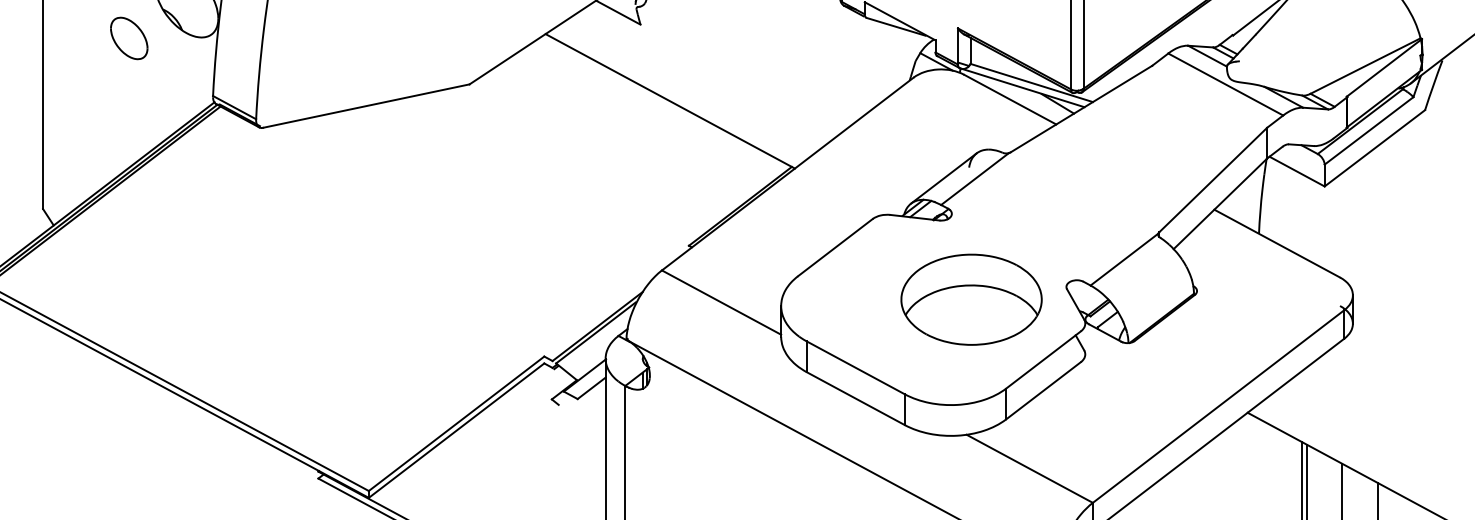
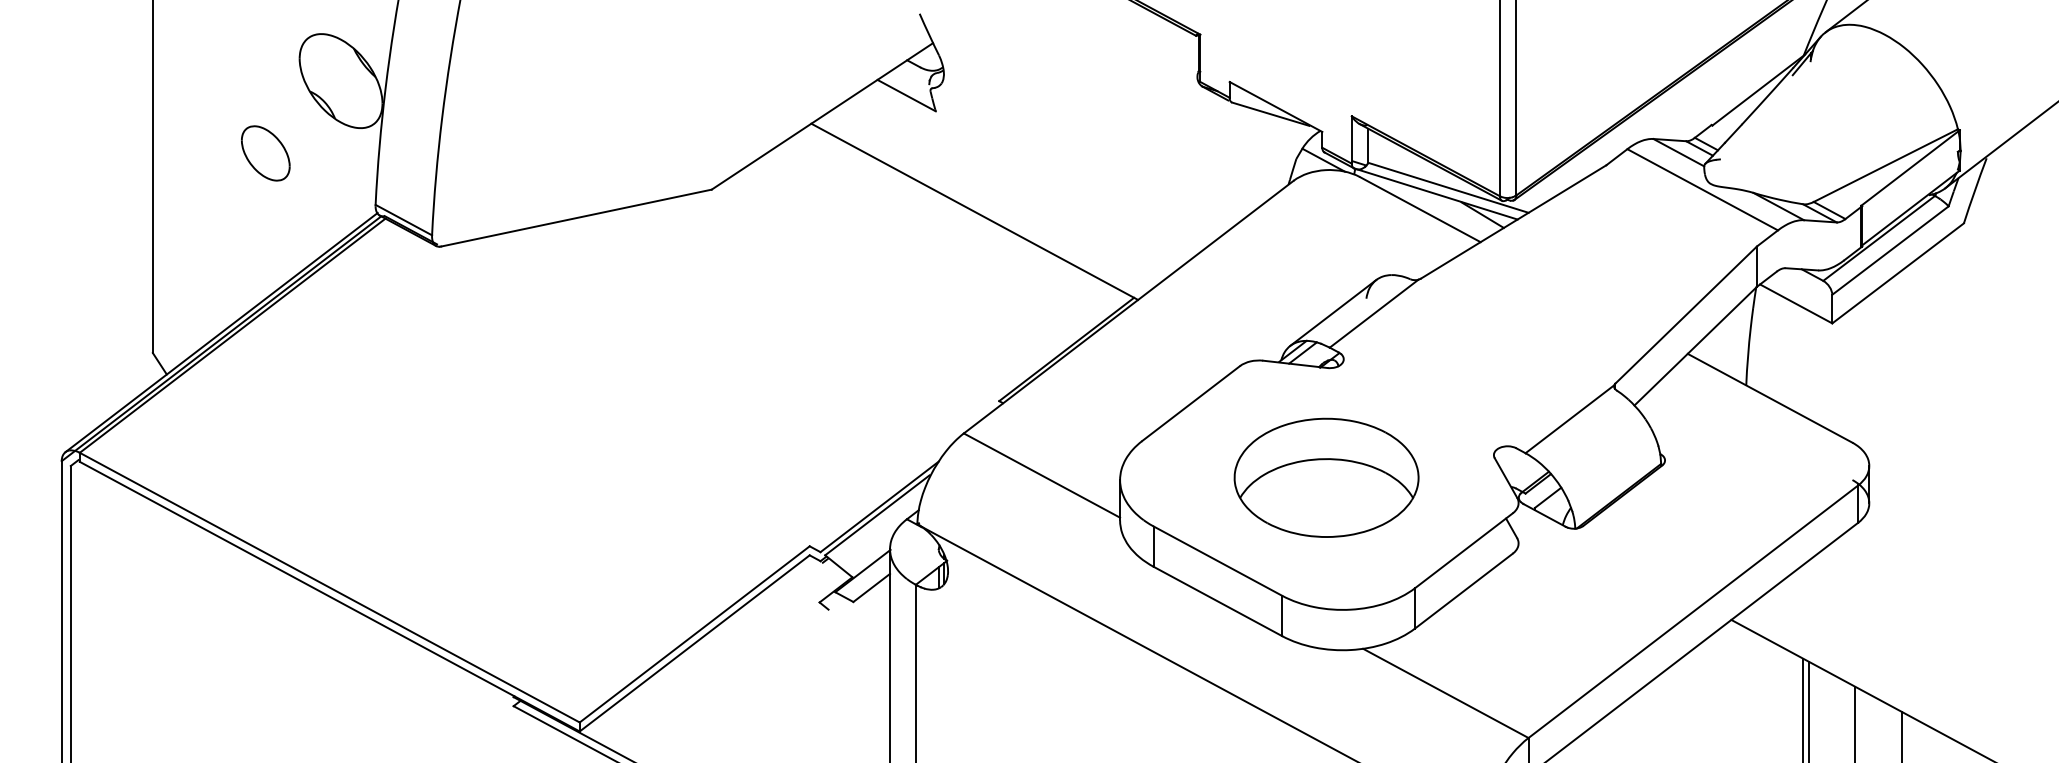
part: (129, 38) -> (265, 153), moved
part: (971, 299) -> (1326, 477), moved

